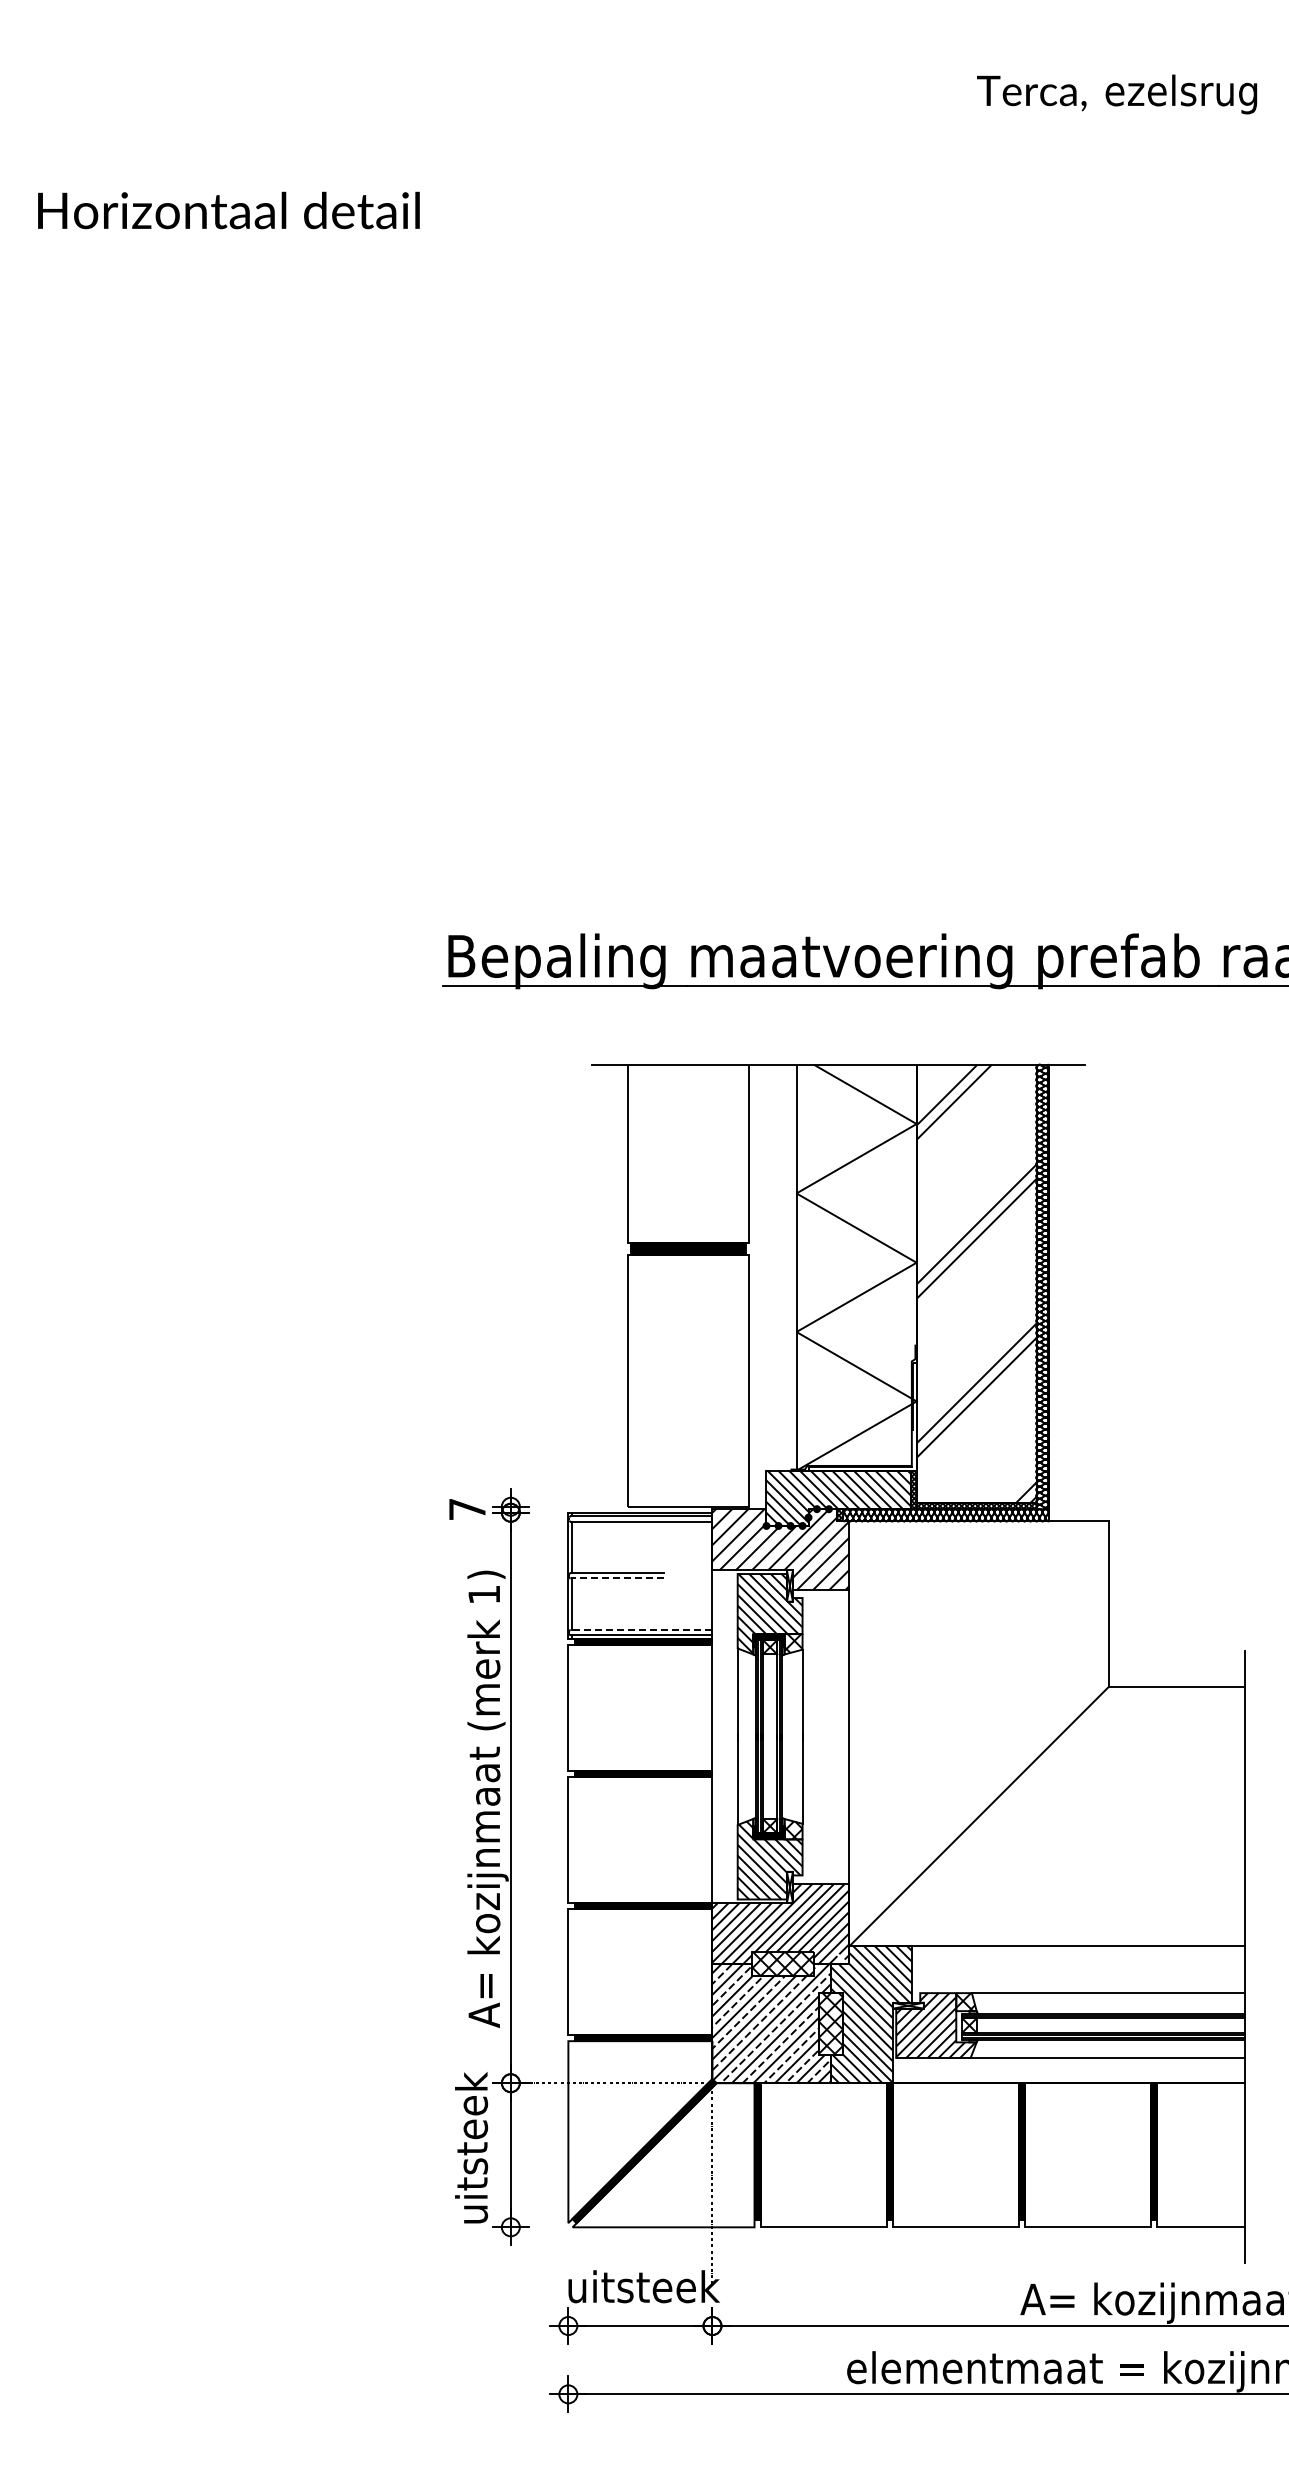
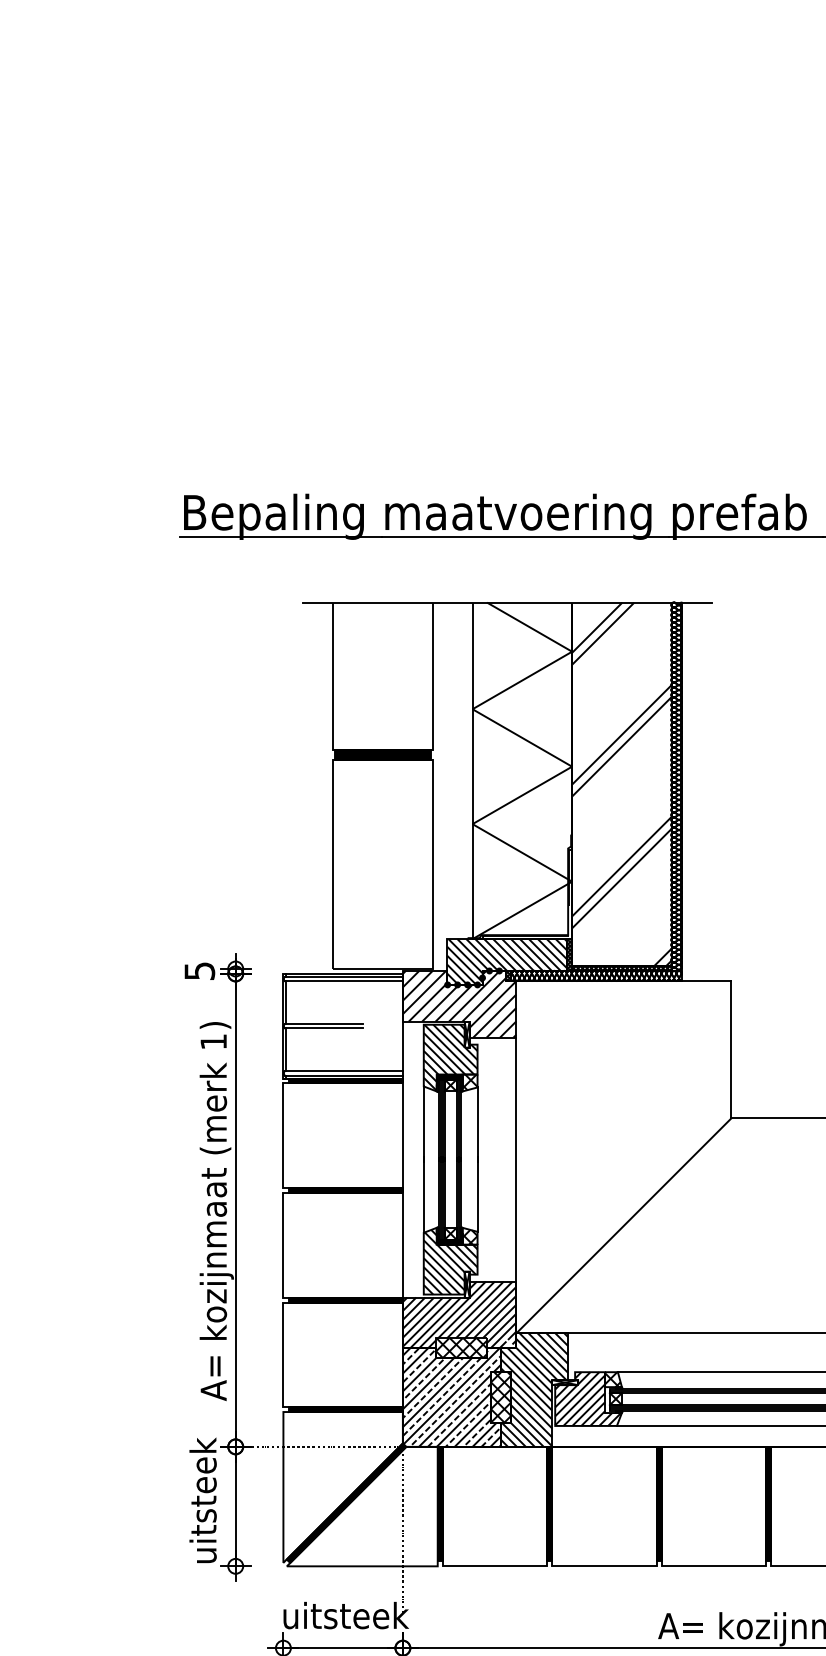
text: (467, 1509) -> (199, 971), 7 -> 5
line: (617, 1578) -> (324, 1028), dashed -> solid
line: (641, 1629) -> (344, 1070), dashed -> solid

